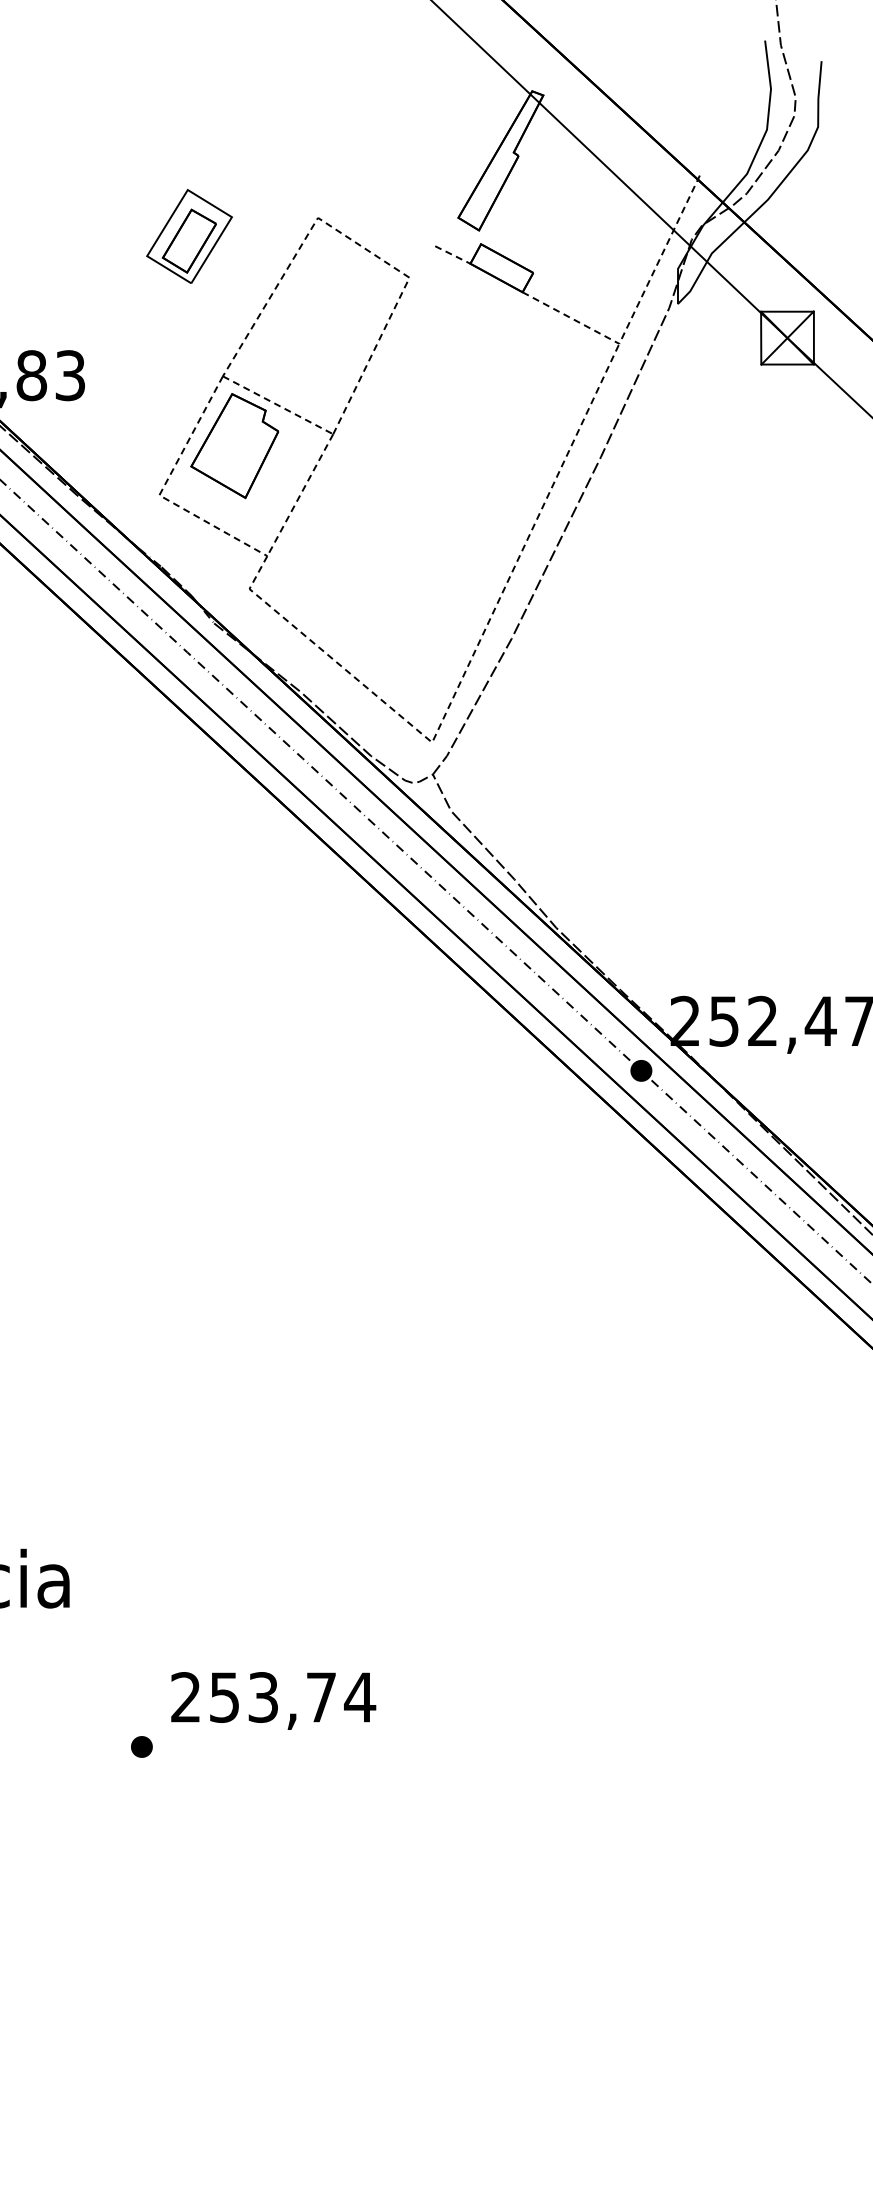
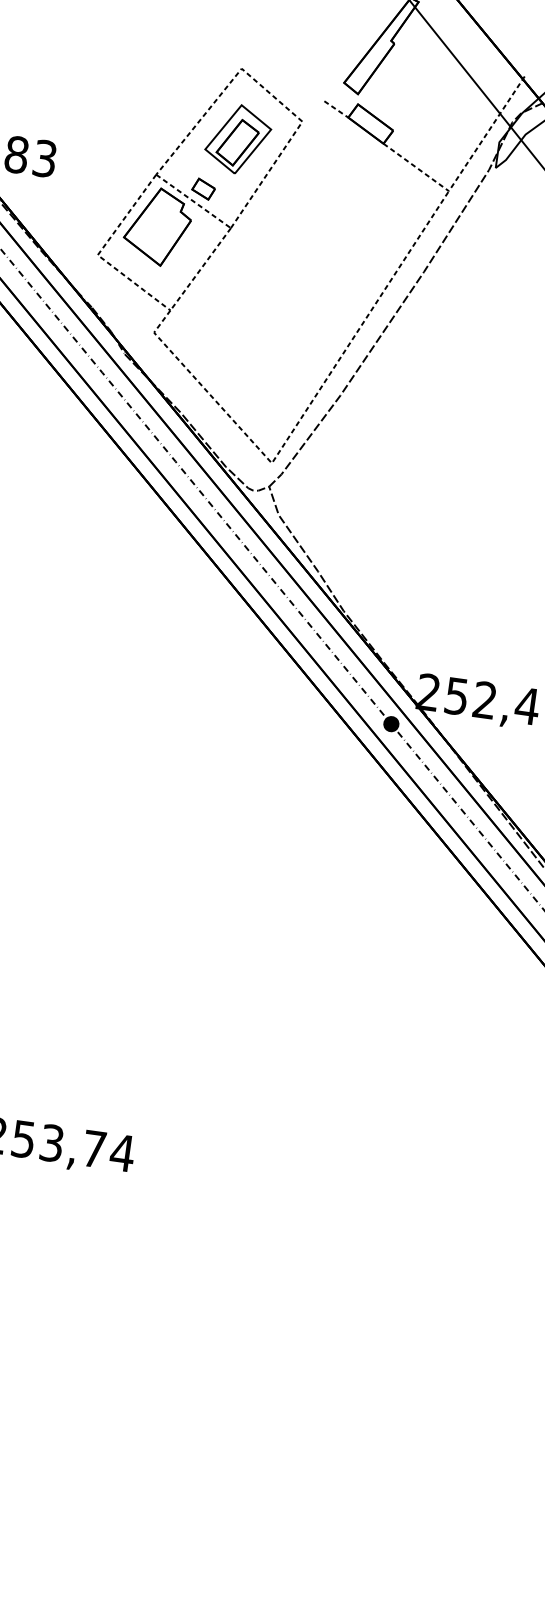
part: (189, 236) -> (238, 139), moved
part: (289, 386) -> (203, 188), added

